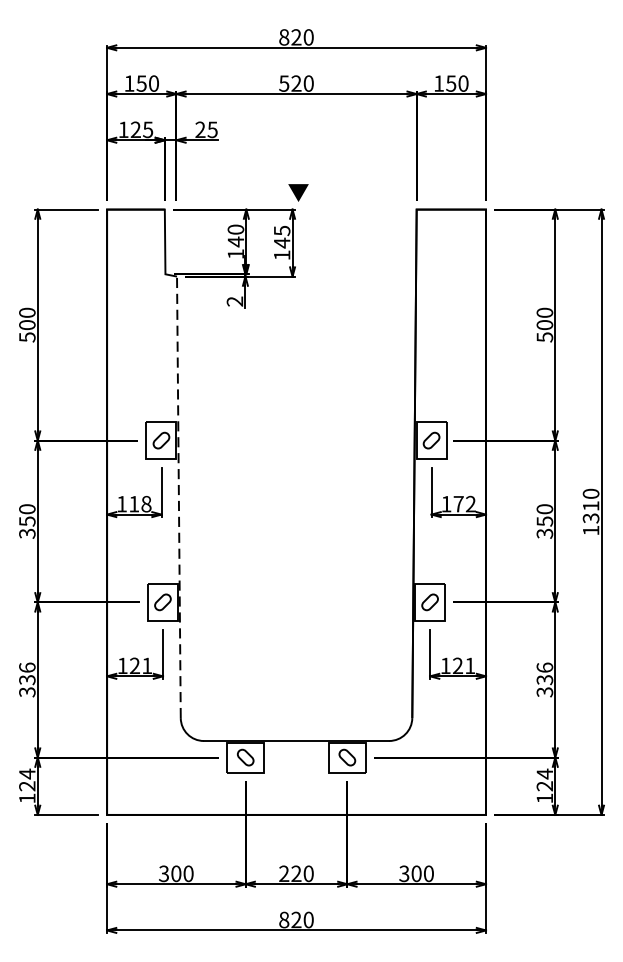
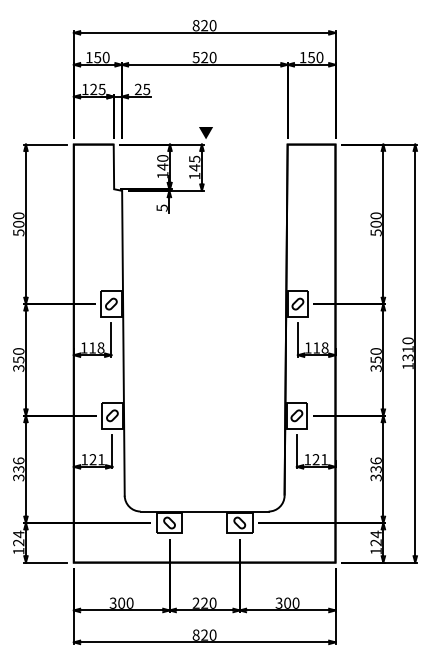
text: (234, 300) -> (161, 207), 2 -> 5
line: (178, 496) -> (123, 342), dashed -> solid
text: (464, 503) -> (320, 347), 172 -> 118

